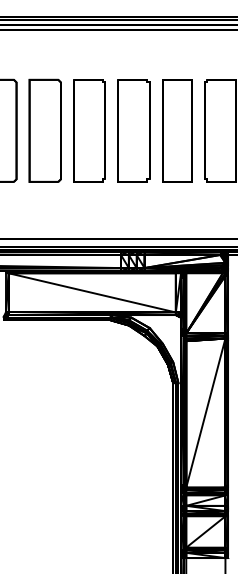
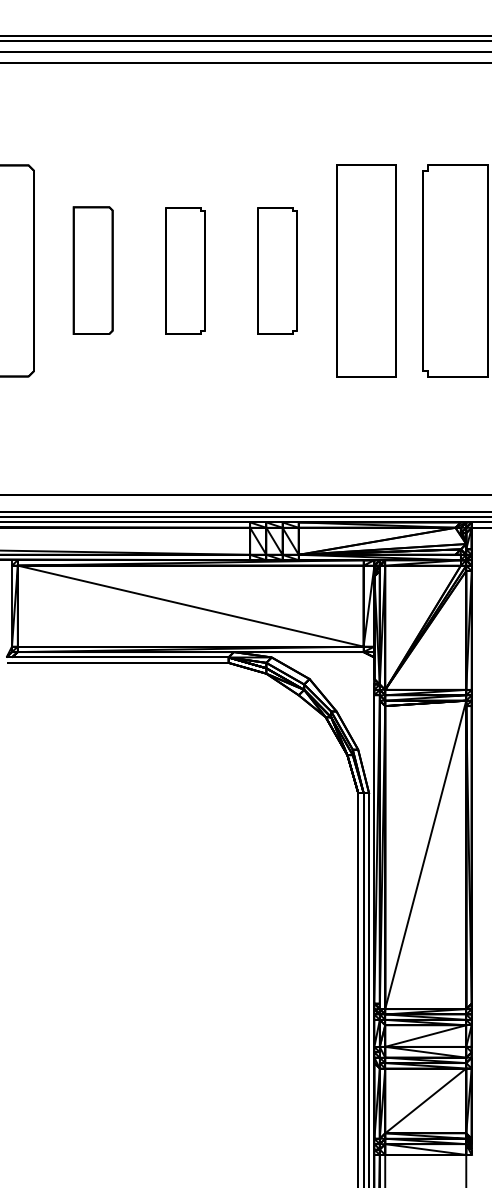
part: (44, 130) -> (91, 270), size x0.6
part: (89, 130) -> (184, 270), size x0.6
part: (133, 130) -> (276, 270), size x0.6

